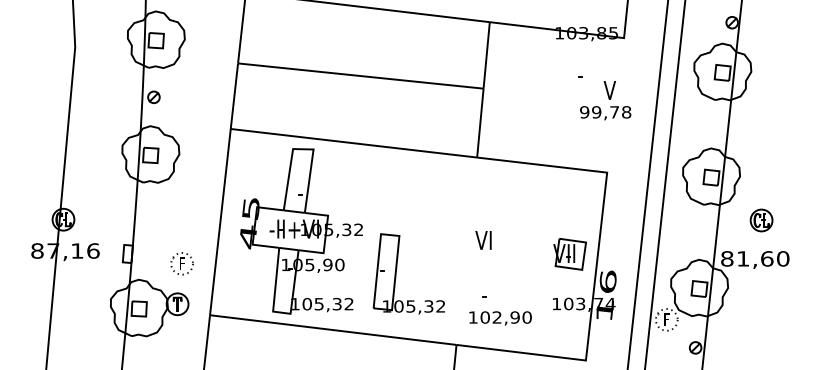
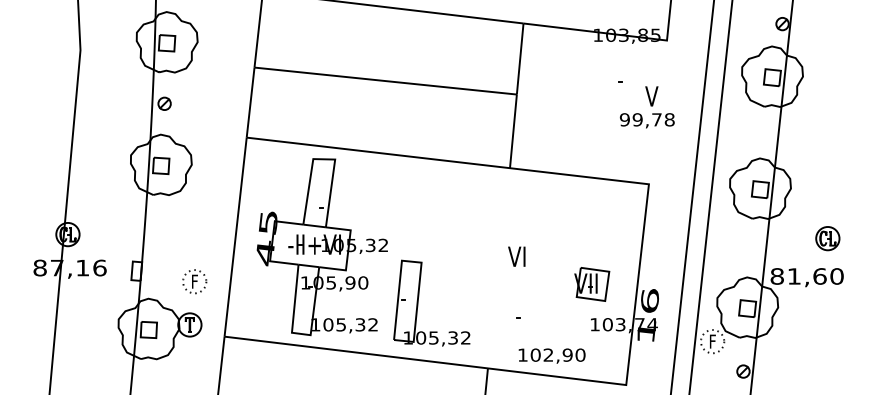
part: (761, 220) -> (827, 238), moved
part: (569, 254) -> (591, 284), moved
part: (396, 273) -> (418, 302), moved
text: (500, 318) -> (552, 356), moved

